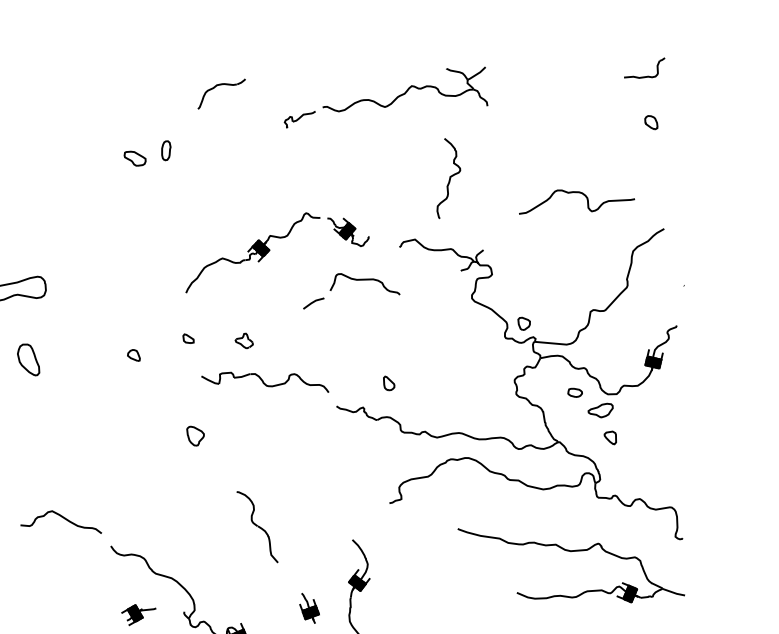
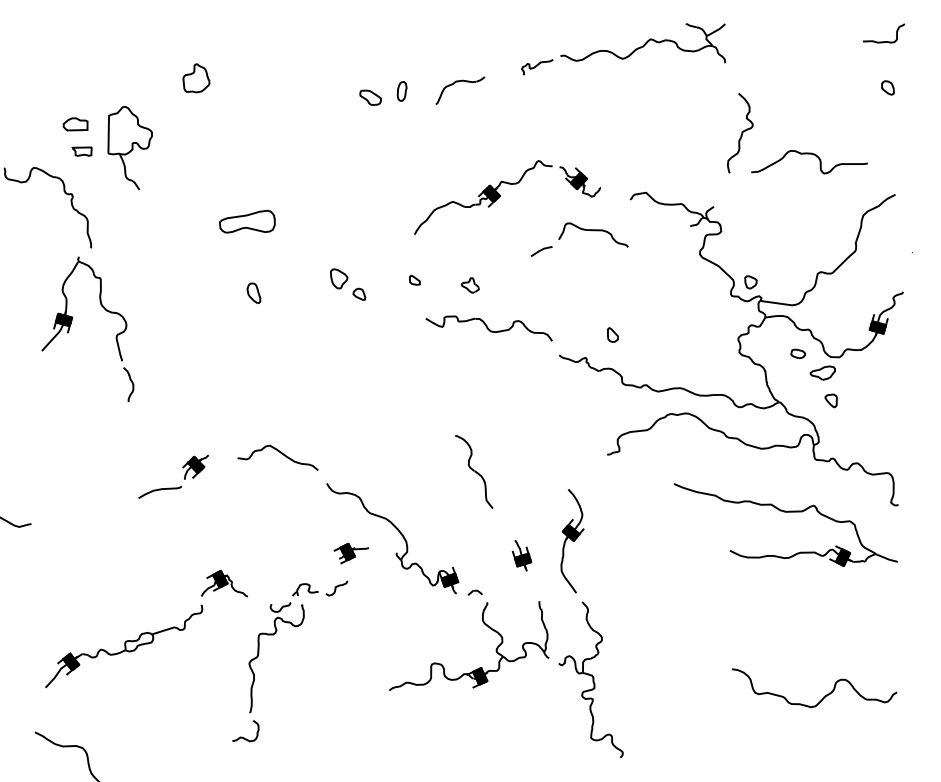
part: (219, 86) -> (458, 82), moved
curve: (449, 178) -> (741, 133), moved
part: (28, 359) -> (253, 292), size x0.62
part: (196, 435) -> (339, 278), moved

